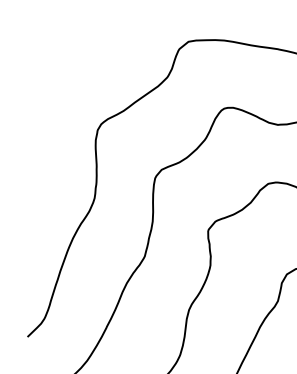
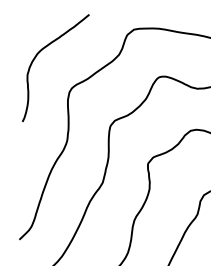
curve: (57, 73) -> (40, 52), added

